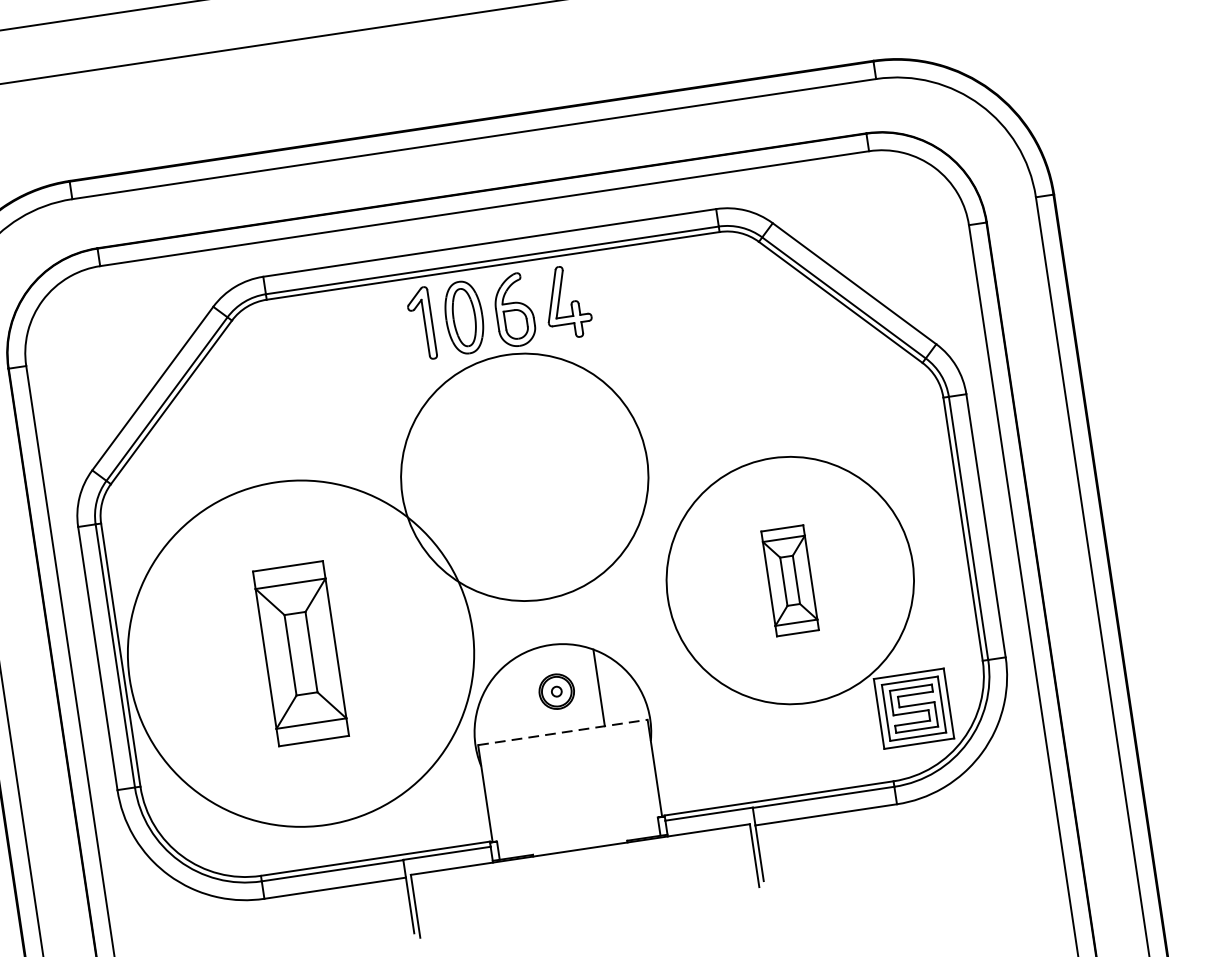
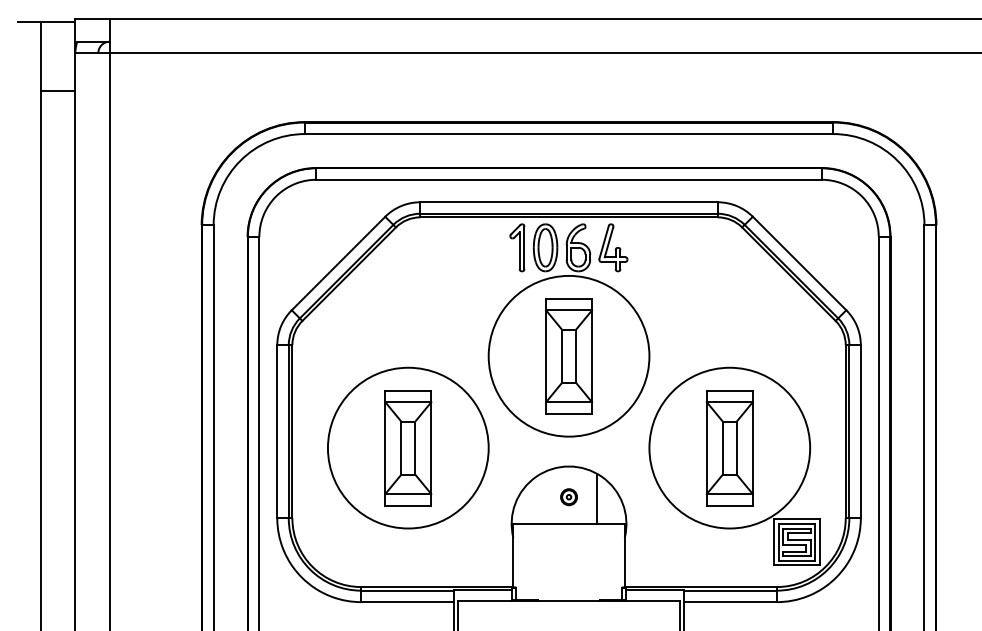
part: (525, 477) -> (569, 356), added
part: (789, 581) -> (729, 448), size x1.67
circle: (299, 652) -> (407, 447), size x0.71
part: (556, 692) -> (568, 497), size x0.71
line: (563, 731) -> (569, 523), dashed -> solid

